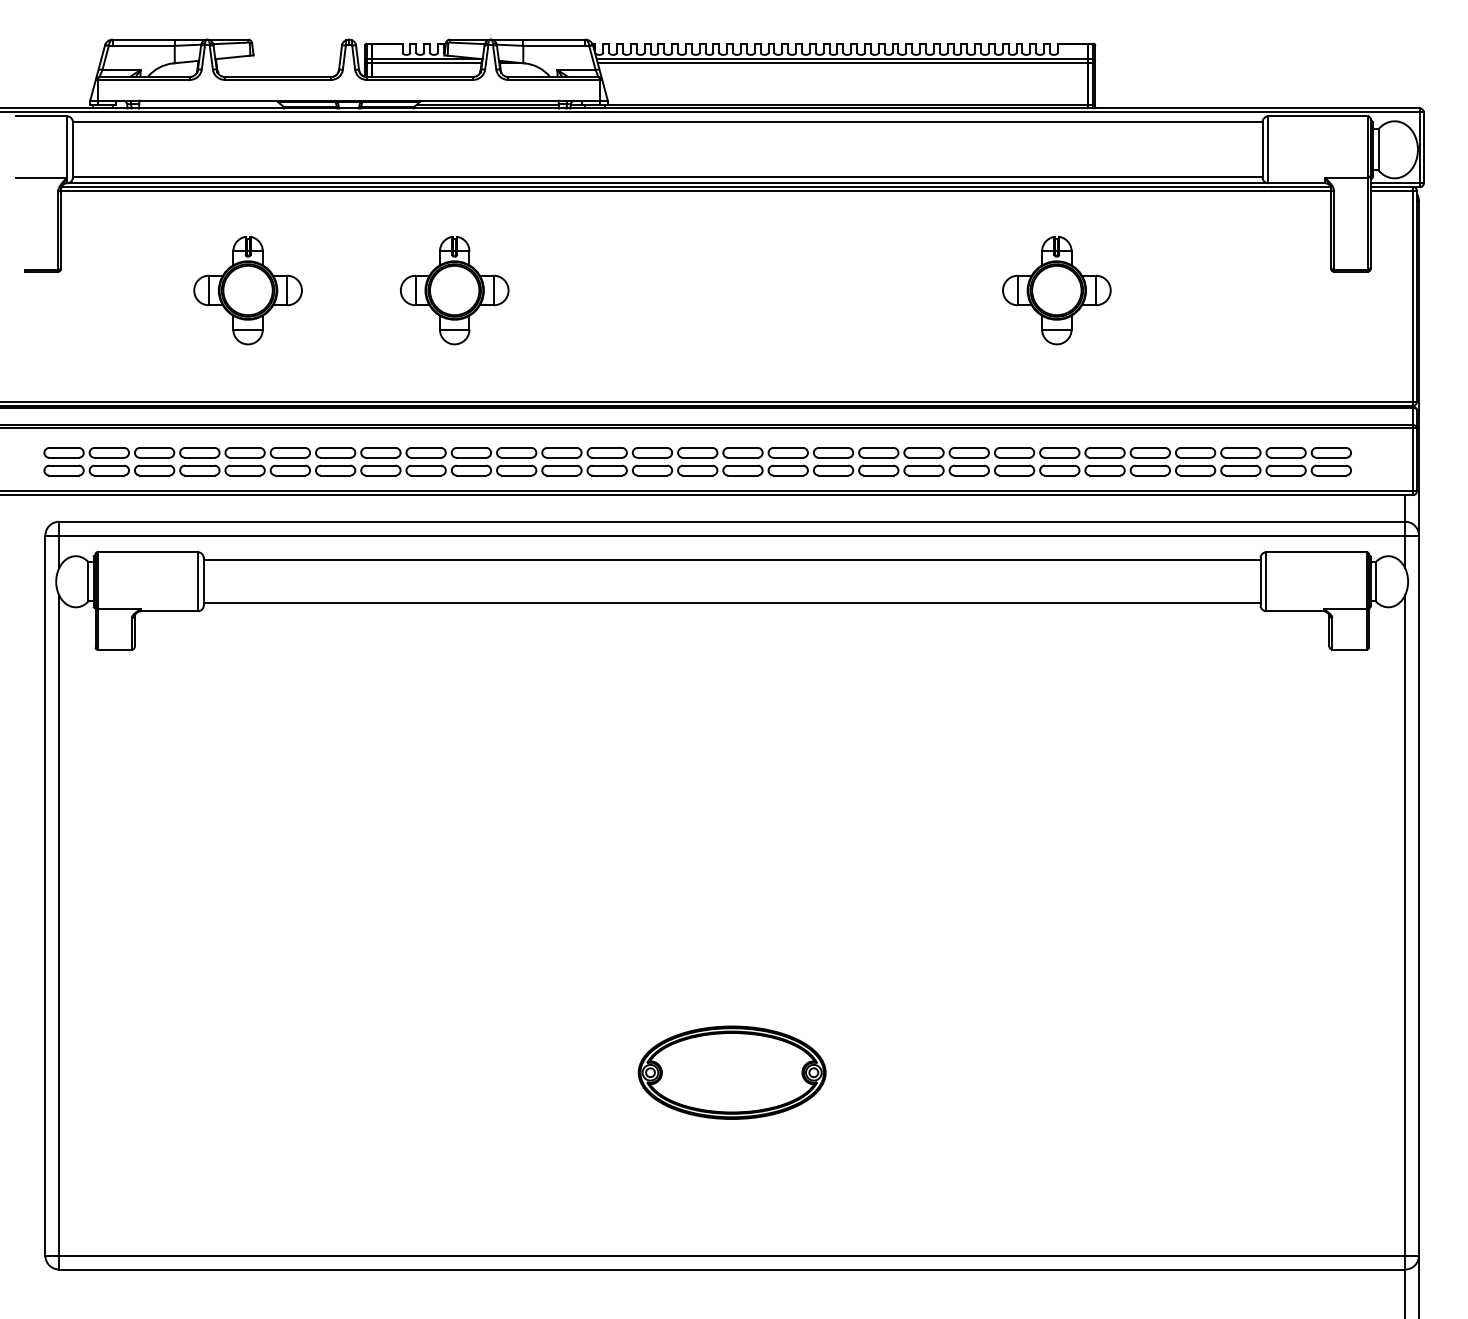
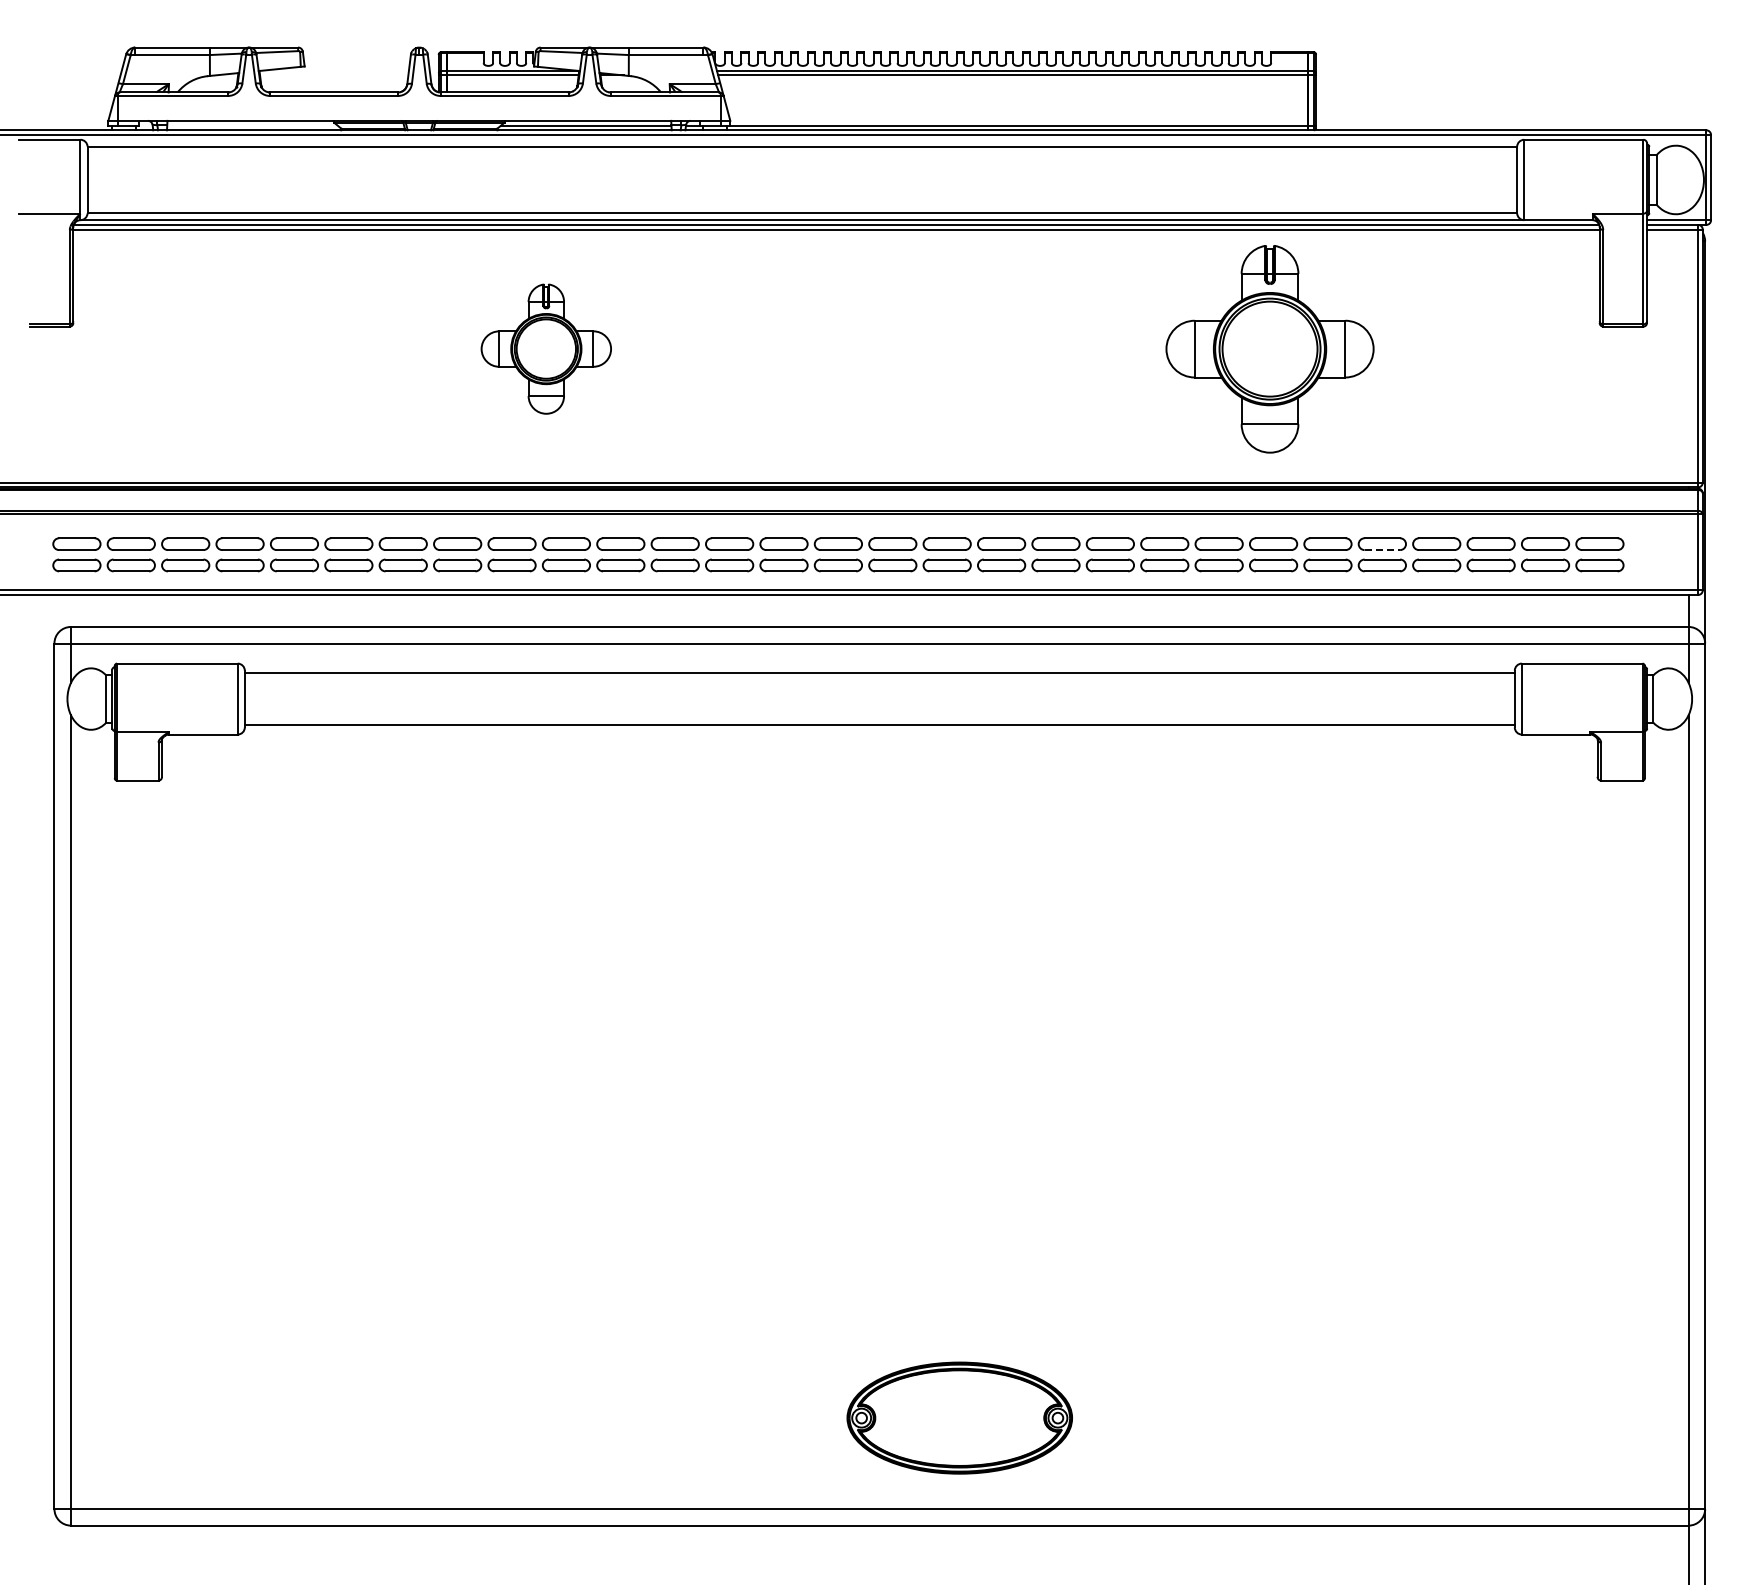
part: (247, 290) -> (297, 348), removed
part: (1056, 290) -> (1269, 348), size x1.6
line: (1150, 458) -> (1382, 550), solid -> dashed
part: (731, 1072) -> (959, 1417), moved

